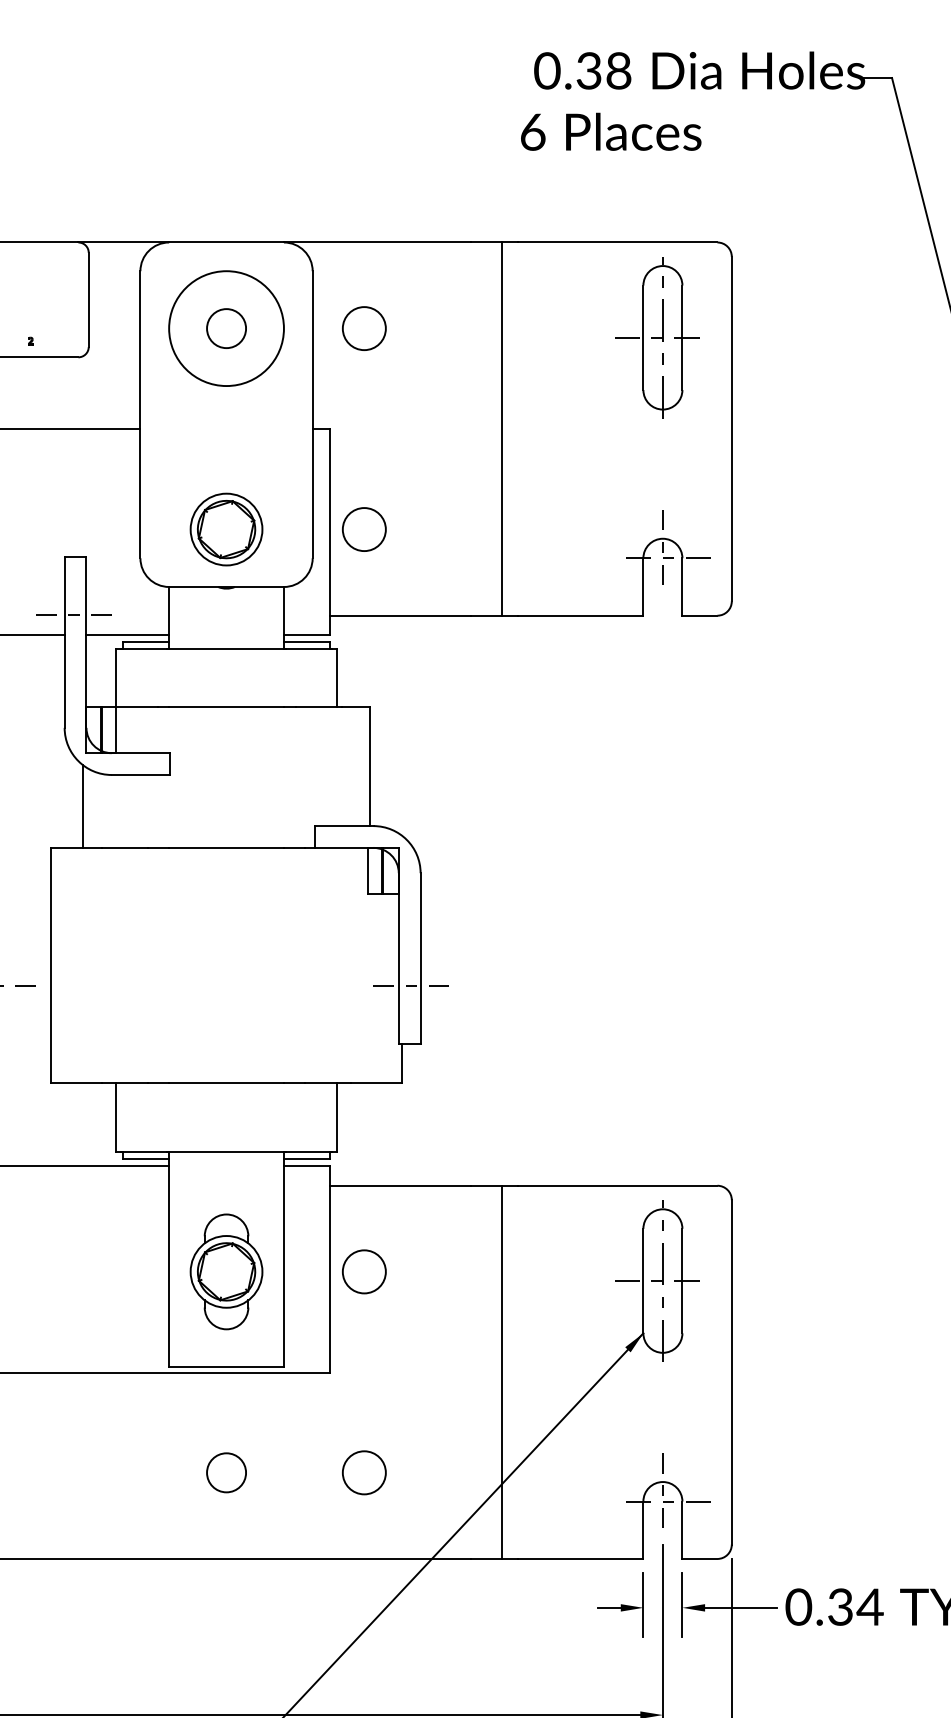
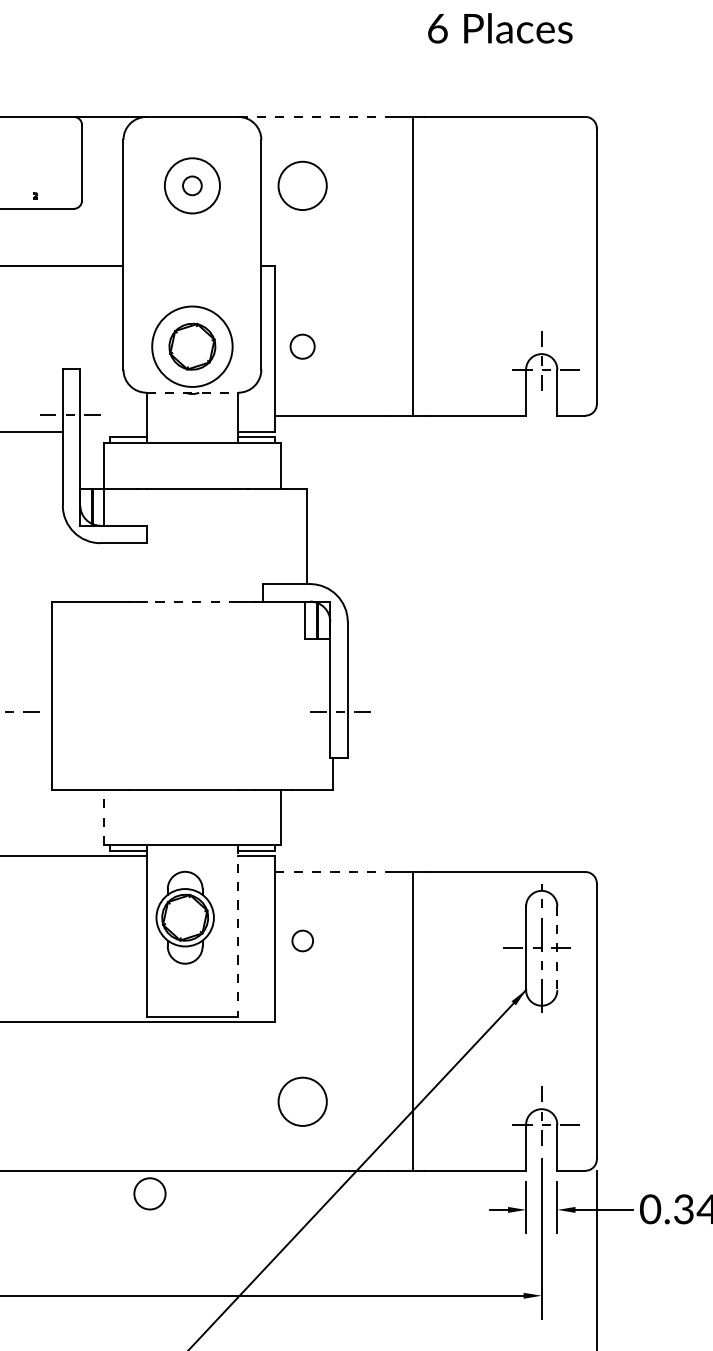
line: (377, 242) -> (313, 116), solid -> dashed
circle: (226, 328) -> (192, 185), size x0.6
circle: (226, 328) -> (192, 185), size x0.6
circle: (364, 328) -> (302, 185), size x1.4
part: (657, 337) -> (537, 192), removed
circle: (226, 529) -> (192, 346), size x1.4
circle: (363, 529) -> (302, 346), size x0.7
line: (227, 586) -> (193, 392), solid -> dashed
line: (127, 635) -> (113, 431), removed
line: (83, 806) -> (77, 568), removed
line: (226, 847) -> (192, 601), solid -> dashed
line: (116, 1117) -> (104, 817), solid -> dashed
line: (400, 1185) -> (331, 871), solid -> dashed
line: (283, 1259) -> (238, 931), solid -> dashed
part: (226, 1271) -> (185, 917), moved
circle: (364, 1271) -> (302, 940), size x0.6
line: (682, 1281) -> (557, 948), solid -> dashed
circle: (226, 1472) -> (149, 1193), moved
circle: (363, 1472) -> (302, 1101), size x1.4

